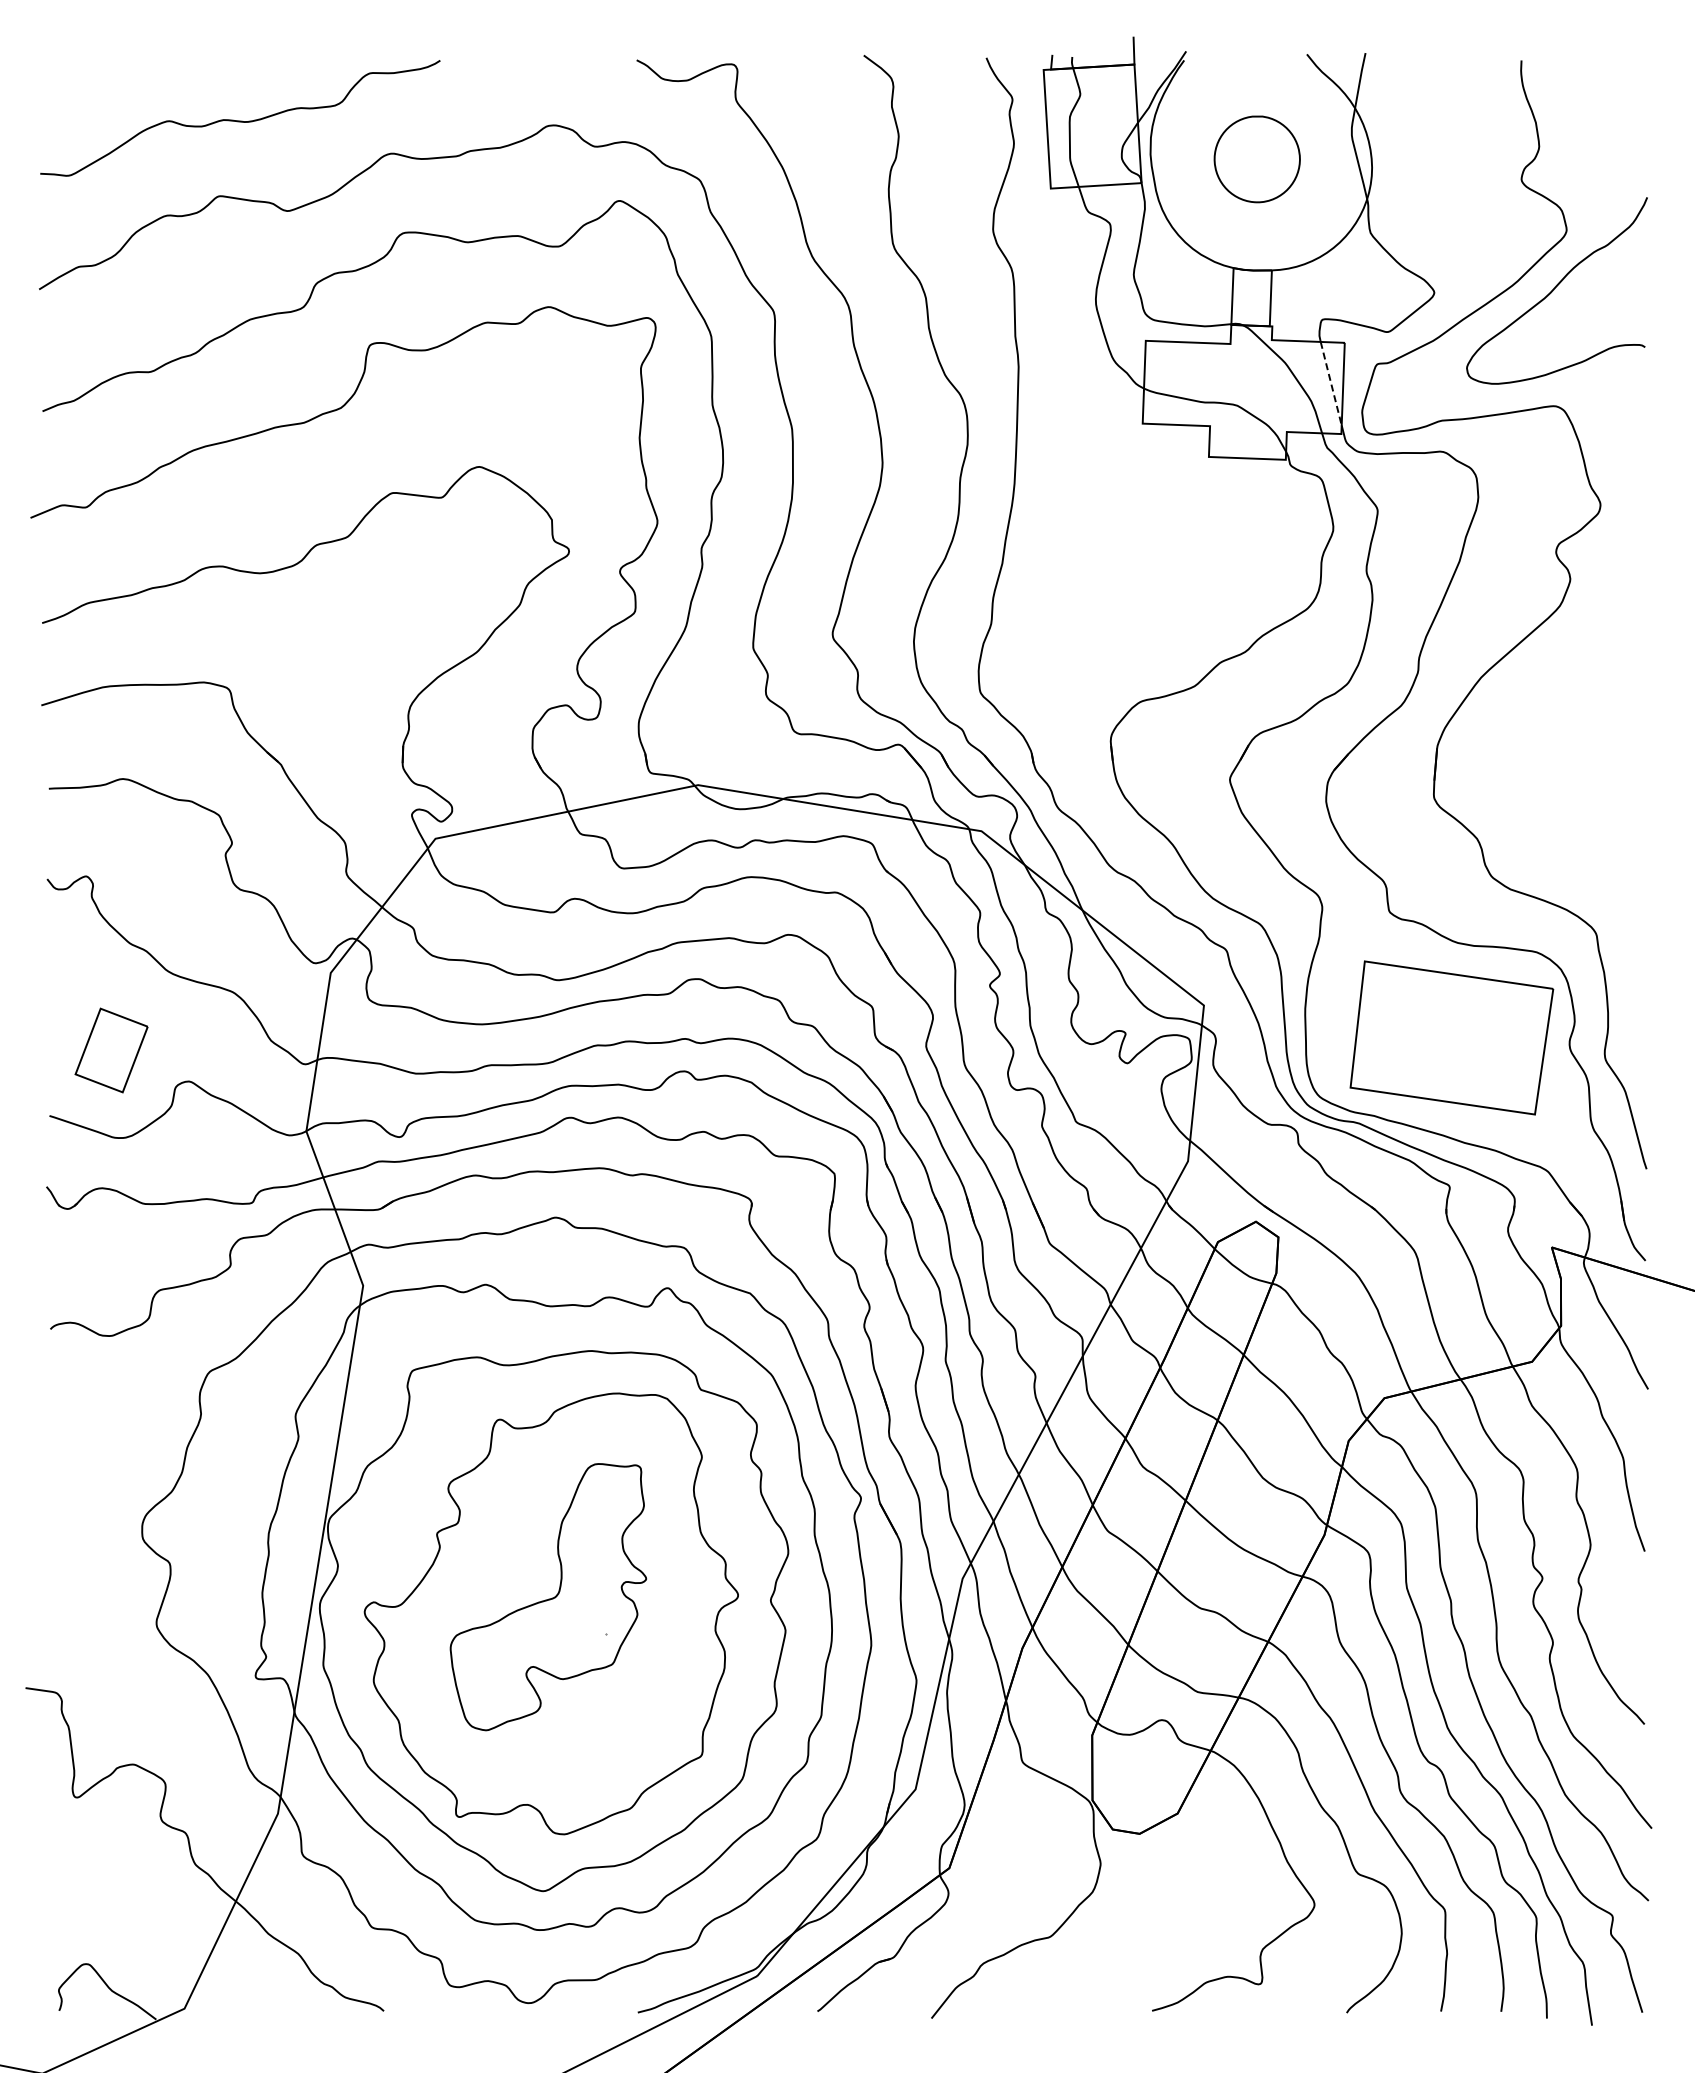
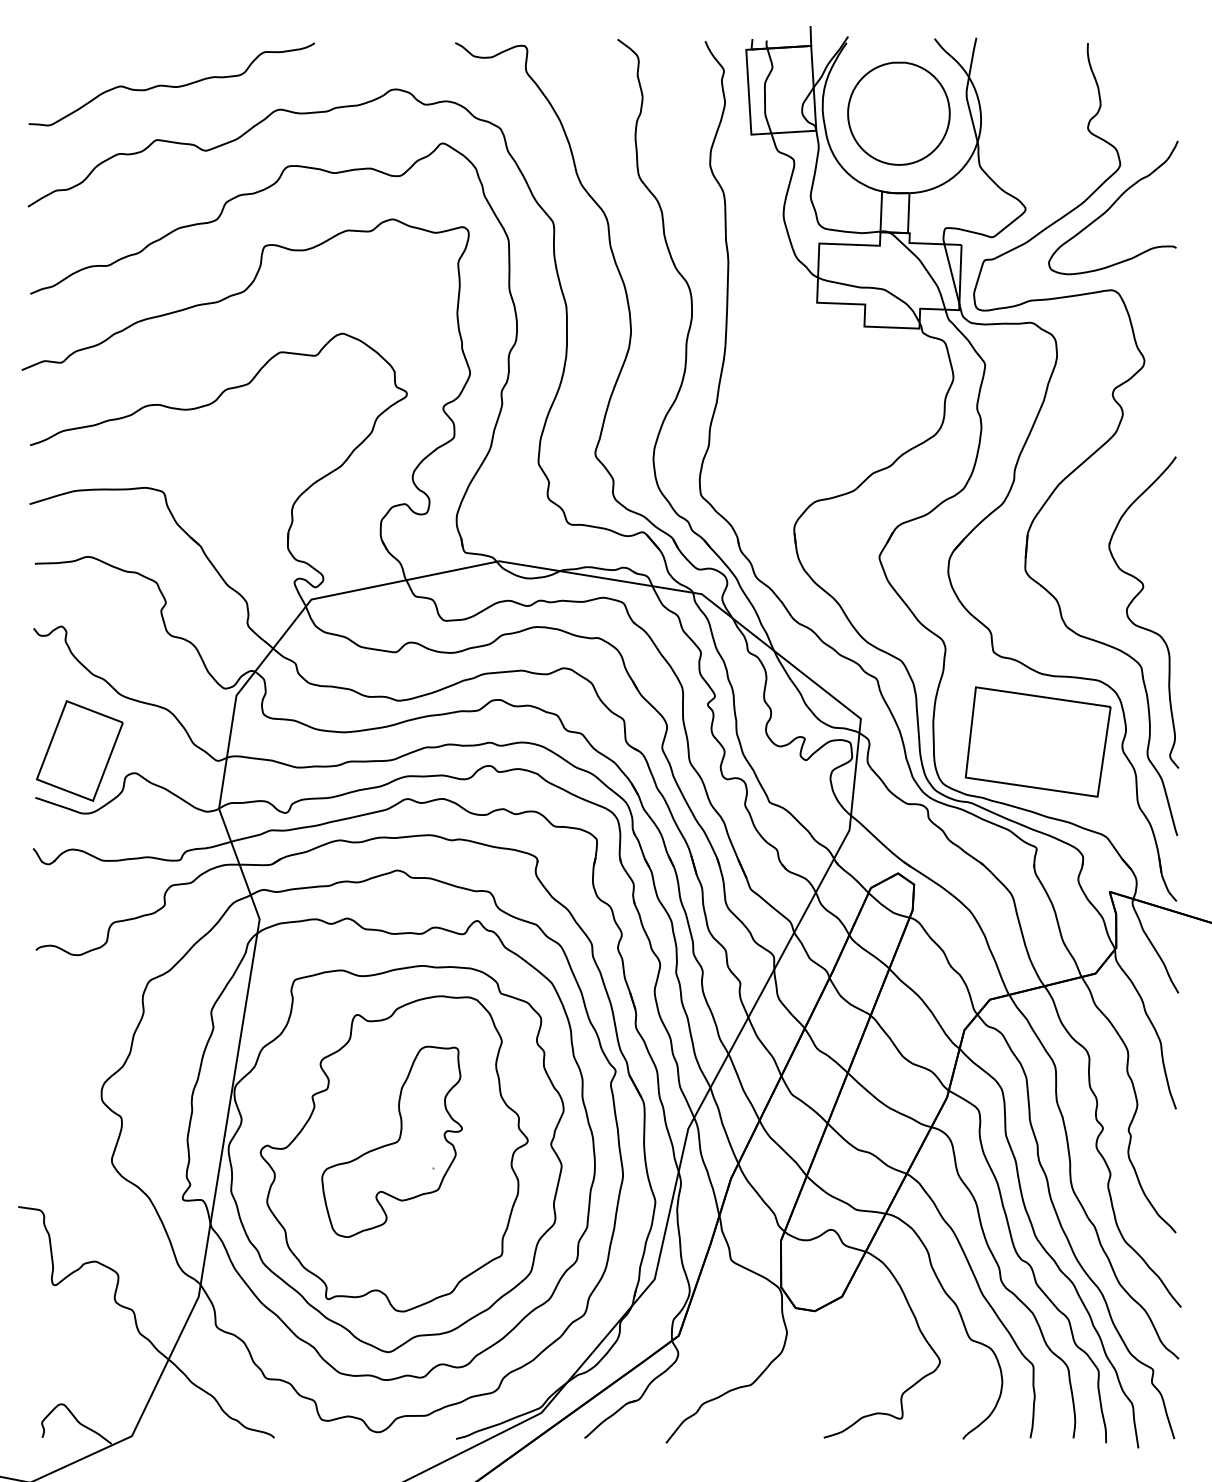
part: (1257, 159) -> (899, 113), size x1.67
line: (1331, 384) -> (952, 274), dashed -> solid
part: (1593, 875) -> (1139, 625), added
part: (111, 1050) -> (79, 751), size x1.67

